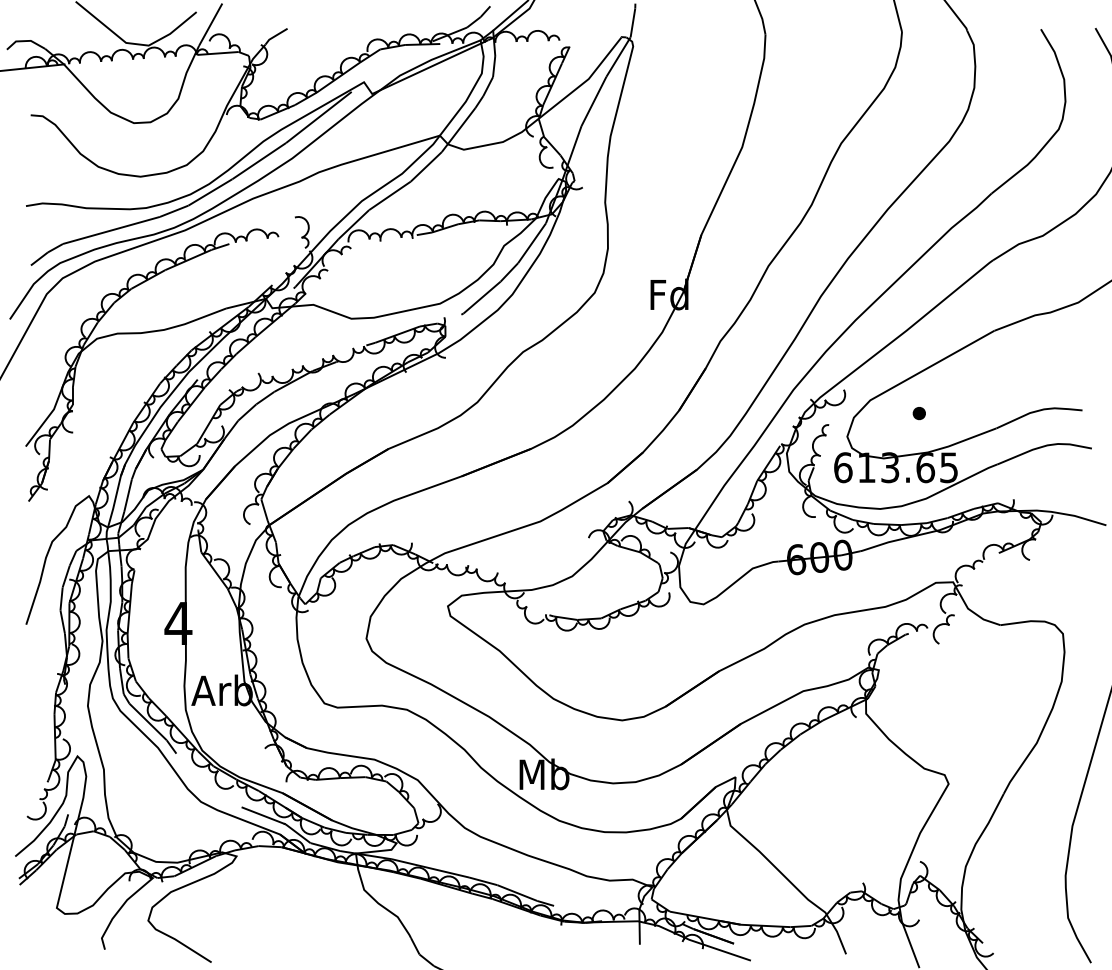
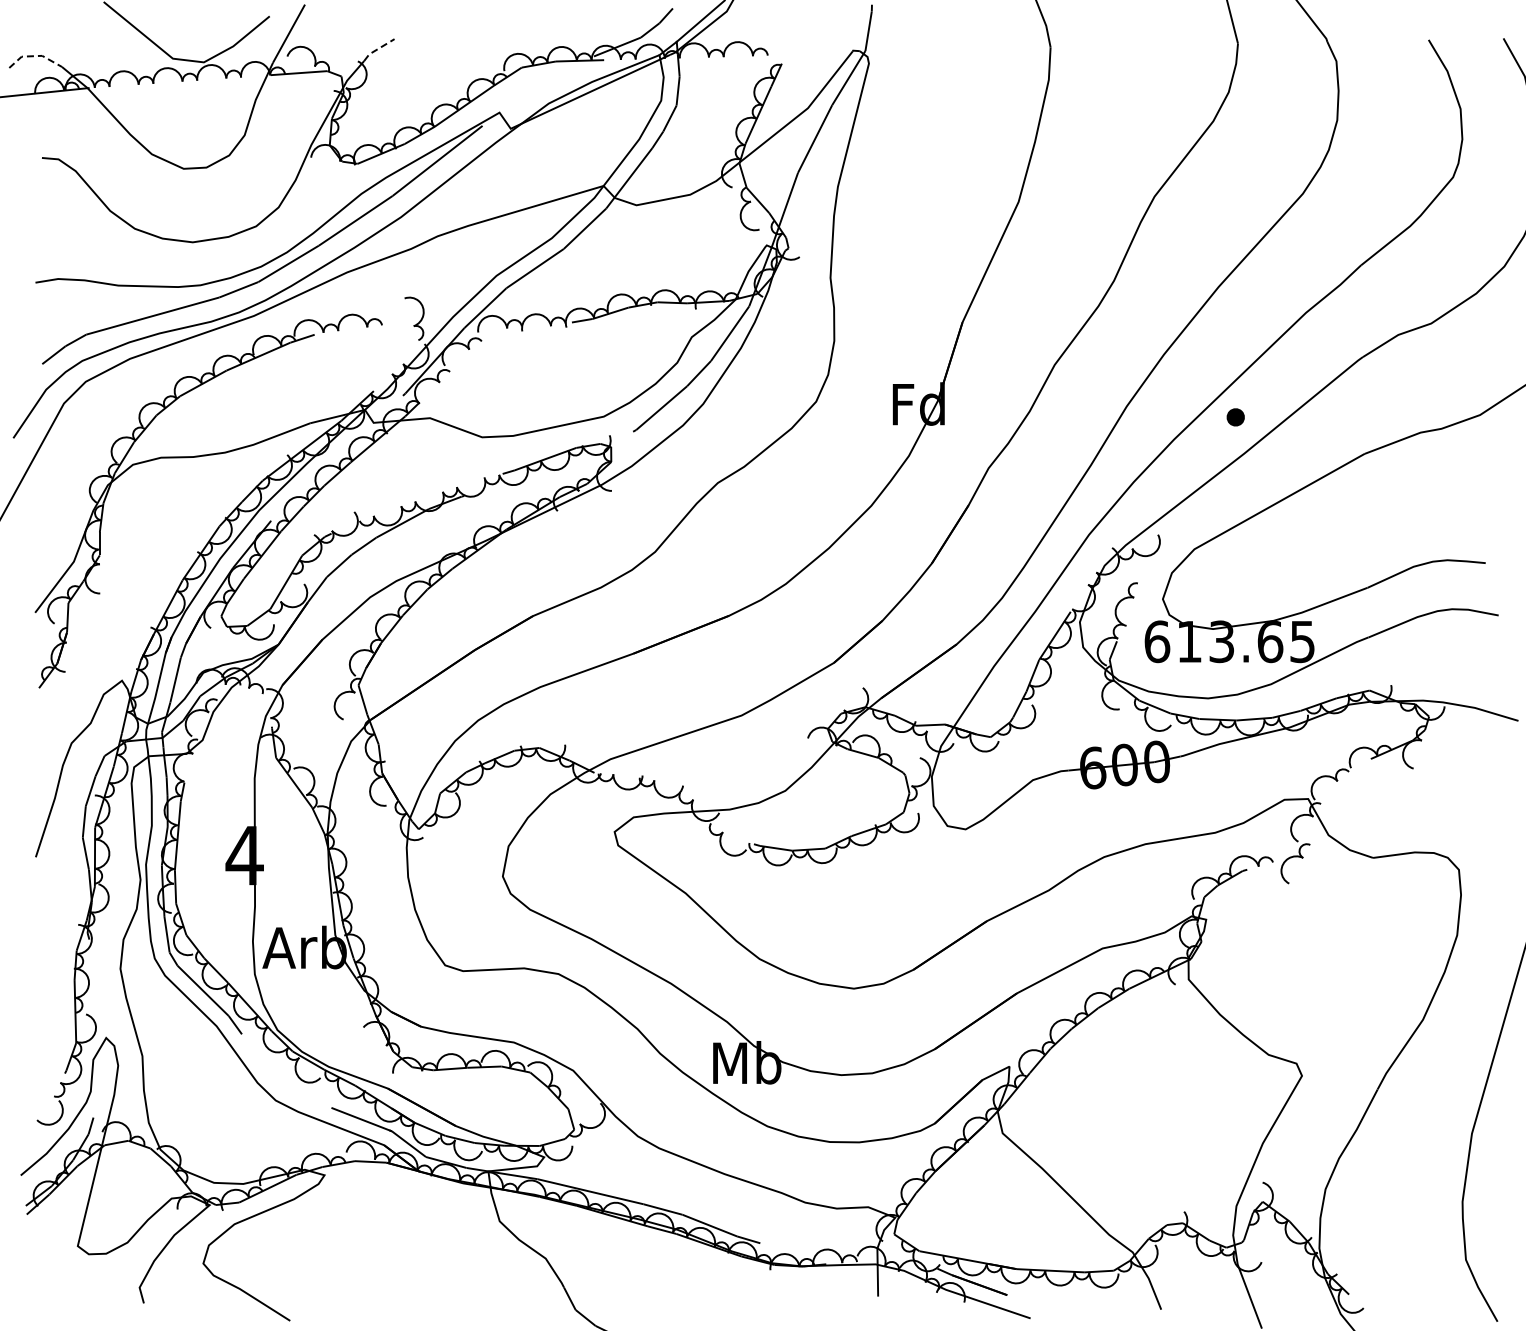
line: (275, 36) -> (377, 49), solid -> dashed
line: (26, 41) -> (35, 56), solid -> dashed
part: (919, 413) -> (1235, 417), moved

